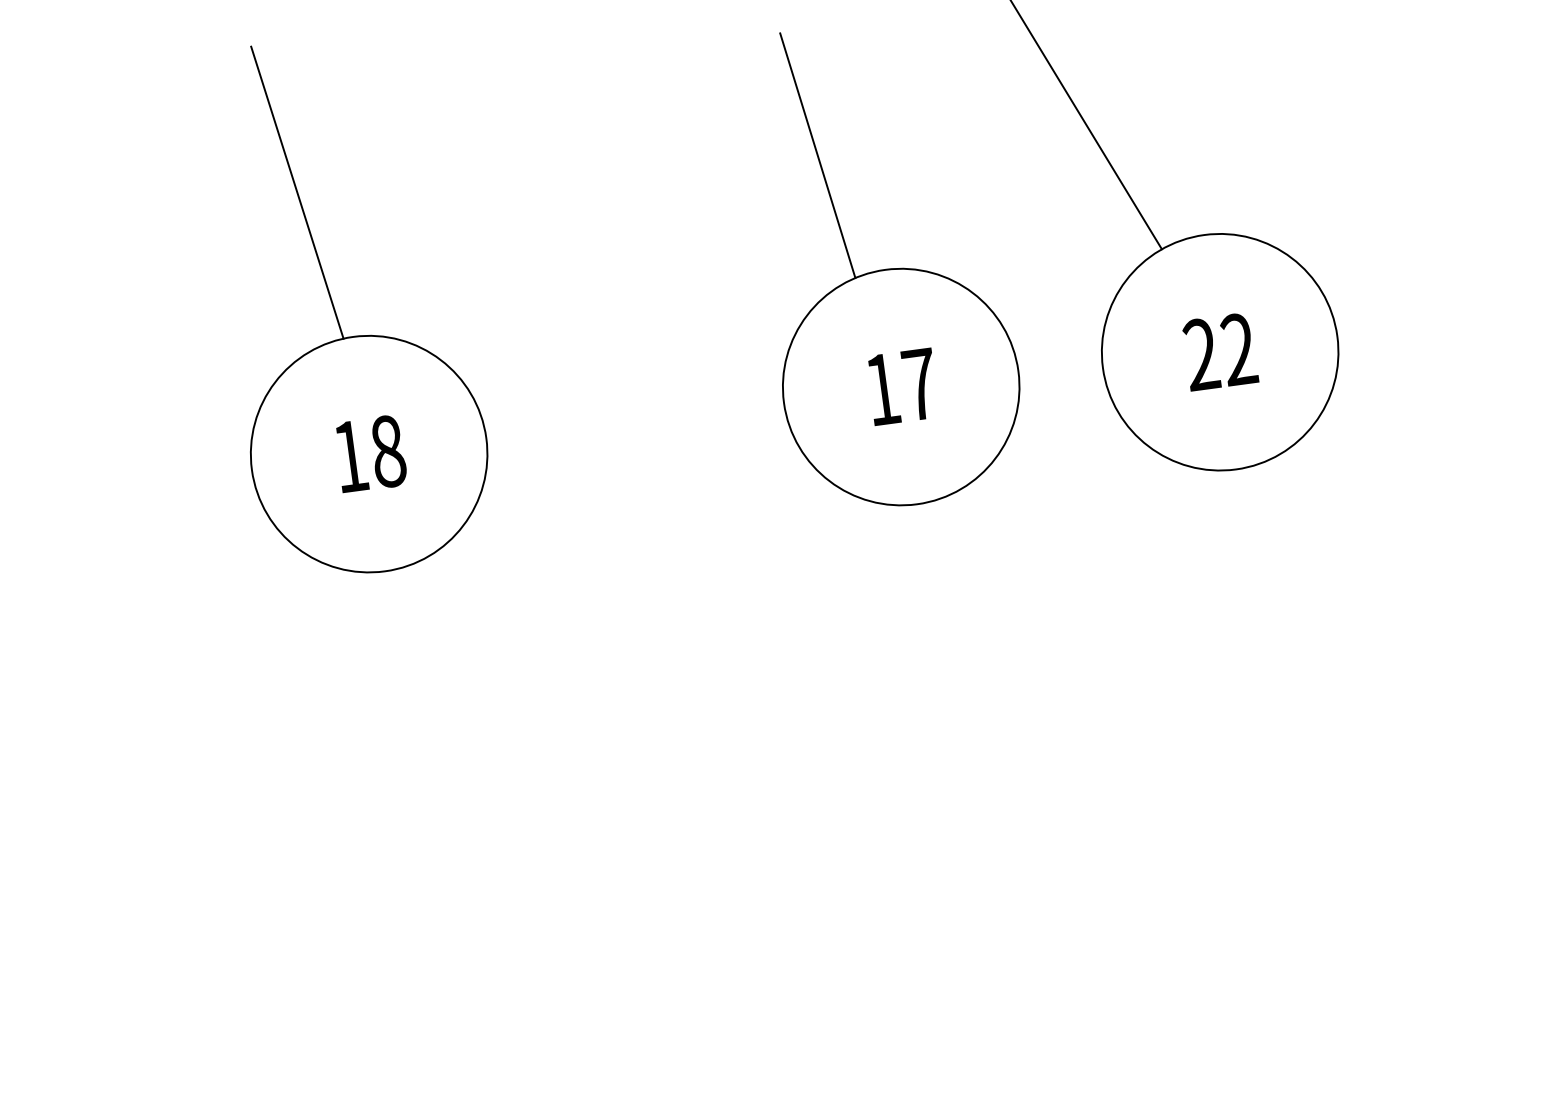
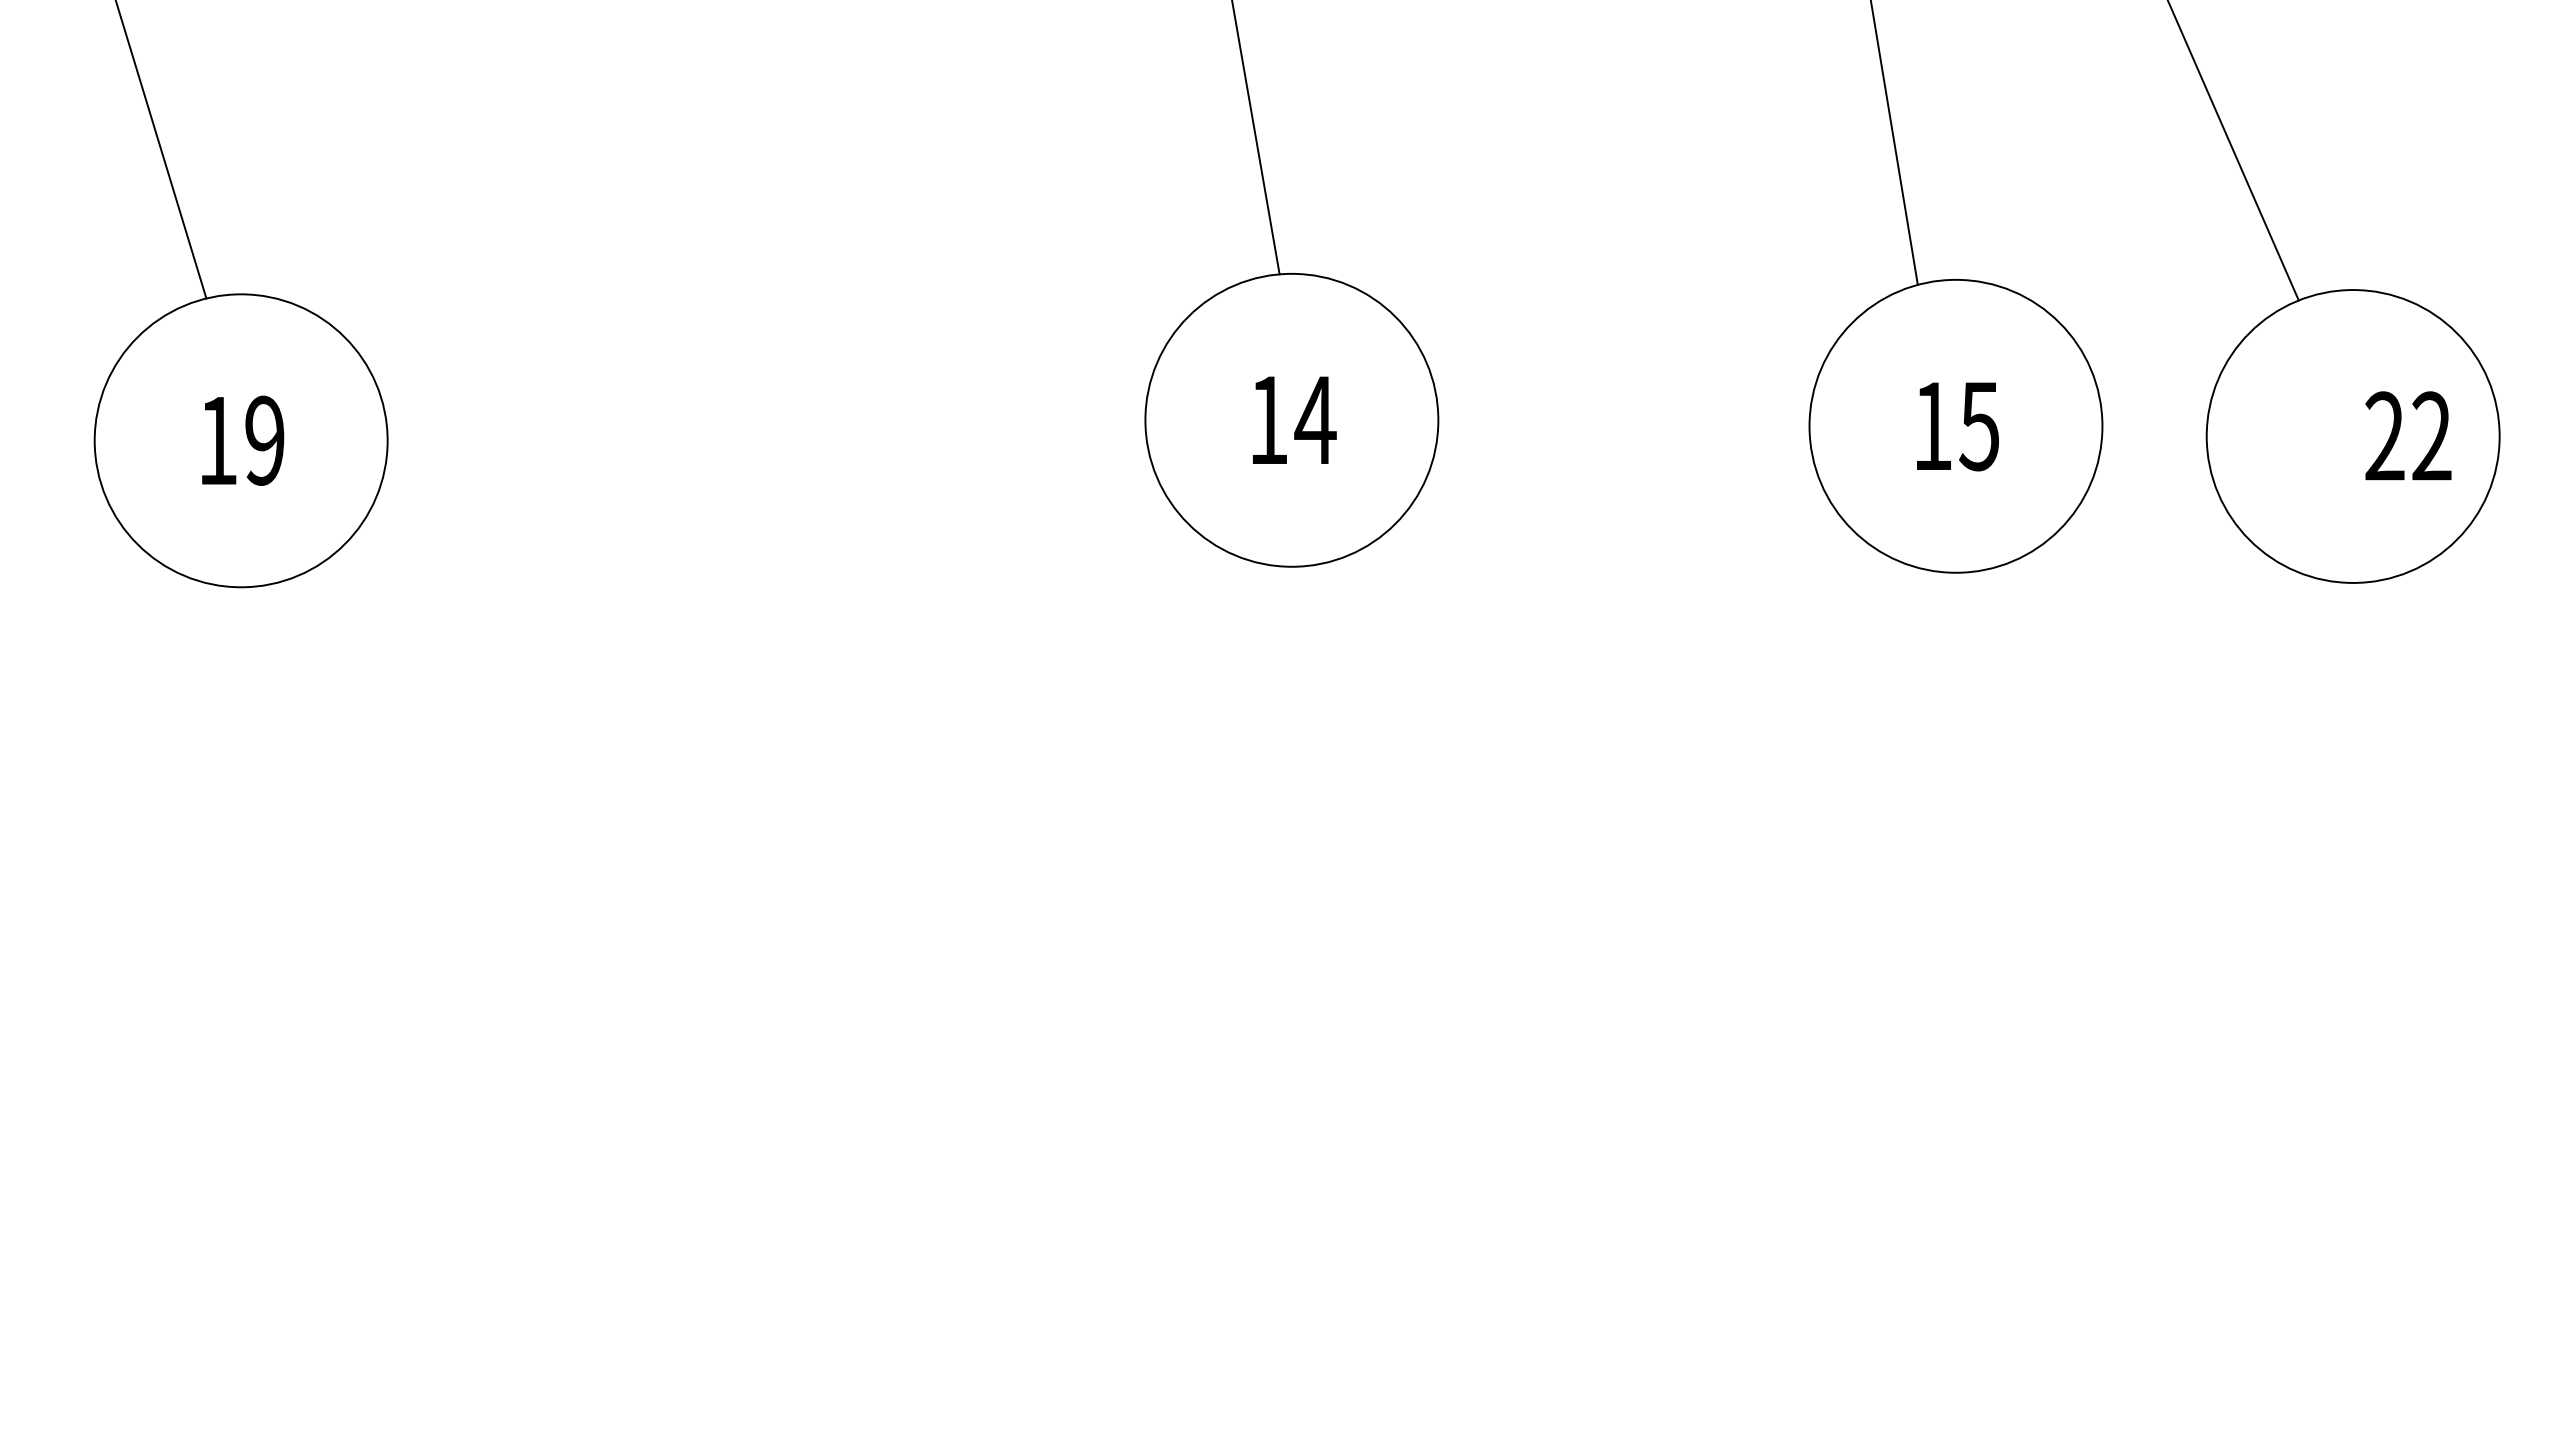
text: (1220, 351) -> (2408, 435), moved
text: (920, 384) -> (1979, 426), 17 -> 15
text: (388, 451) -> (1315, 420), 18 -> 14

